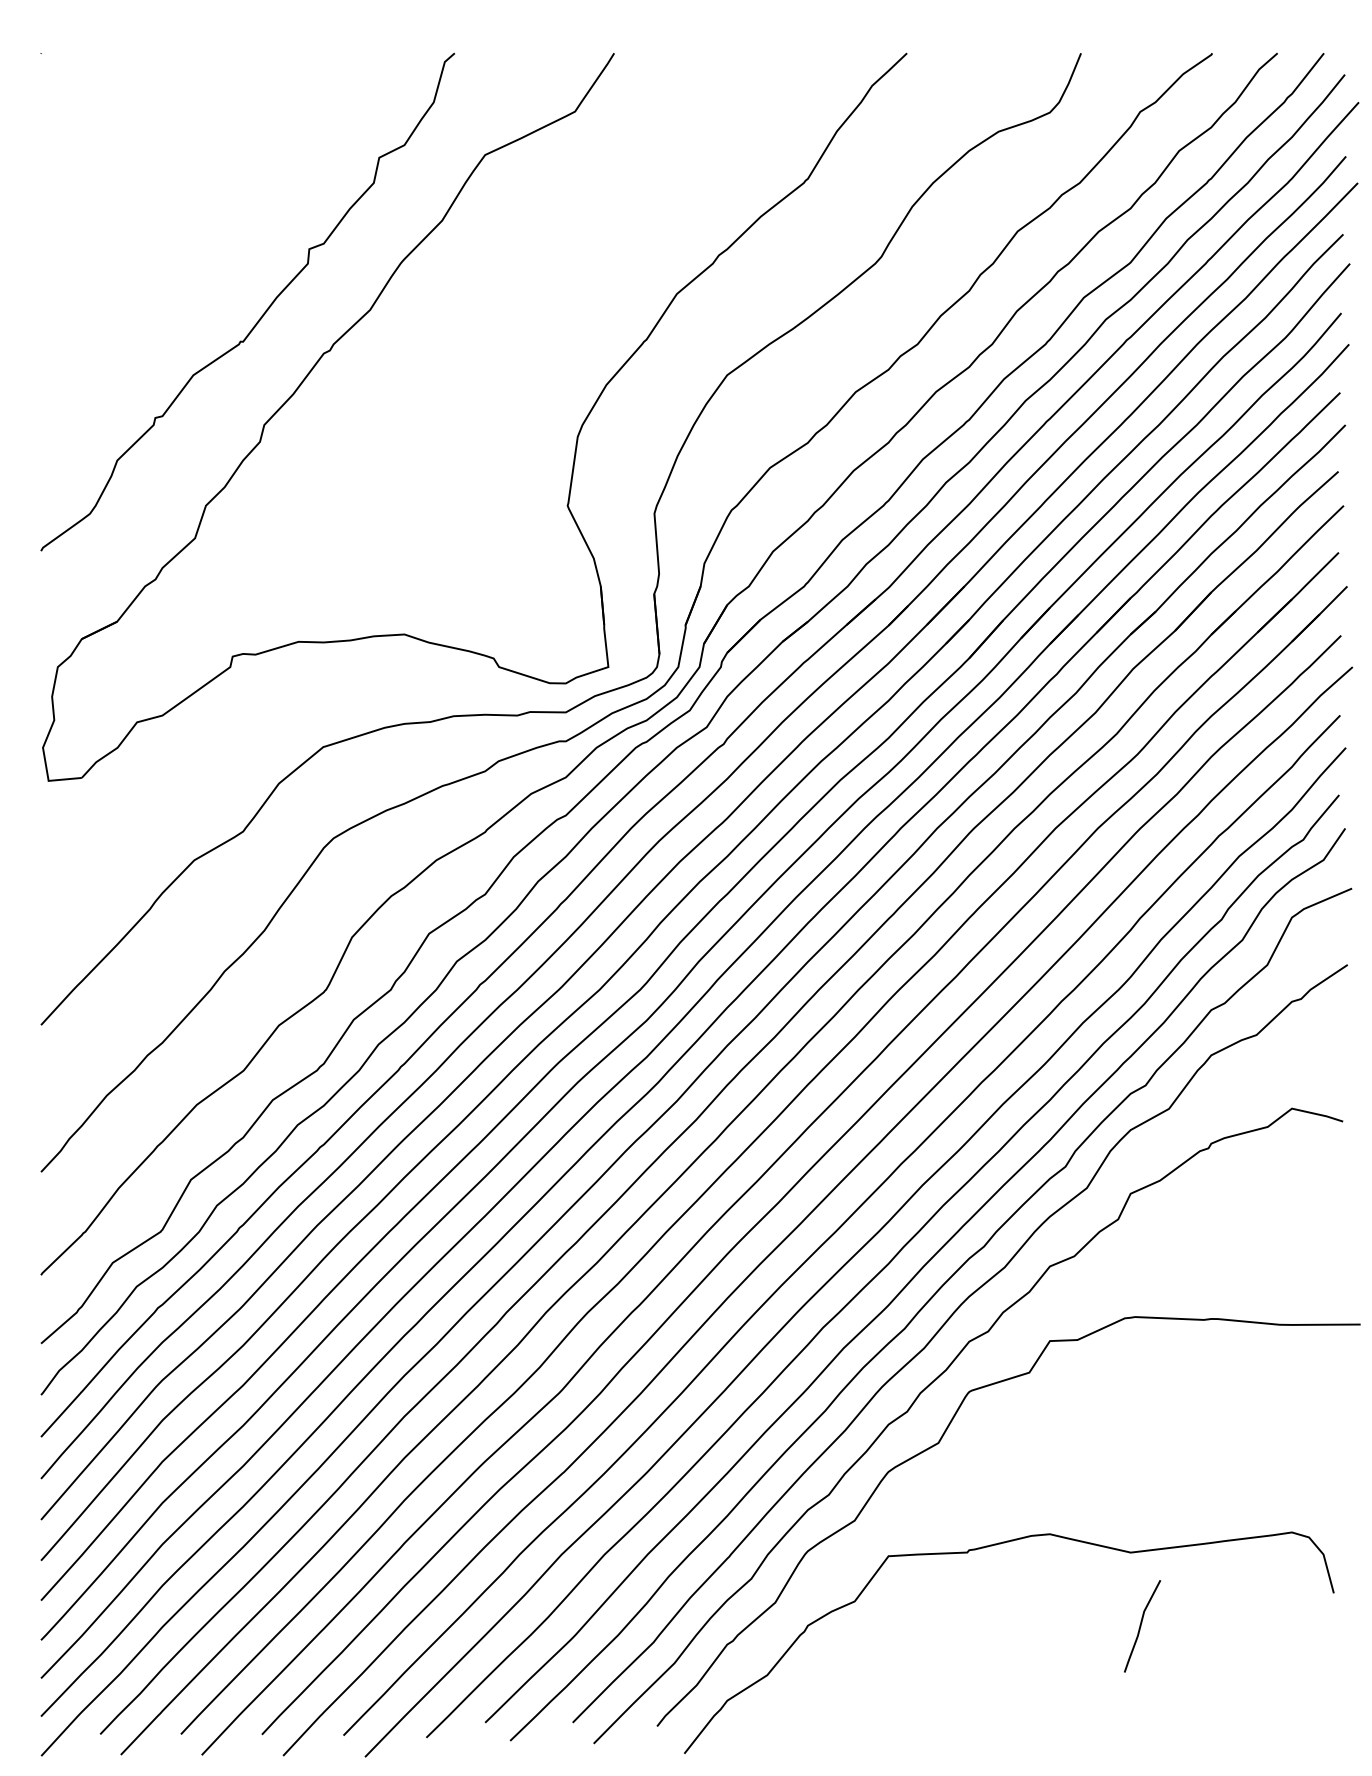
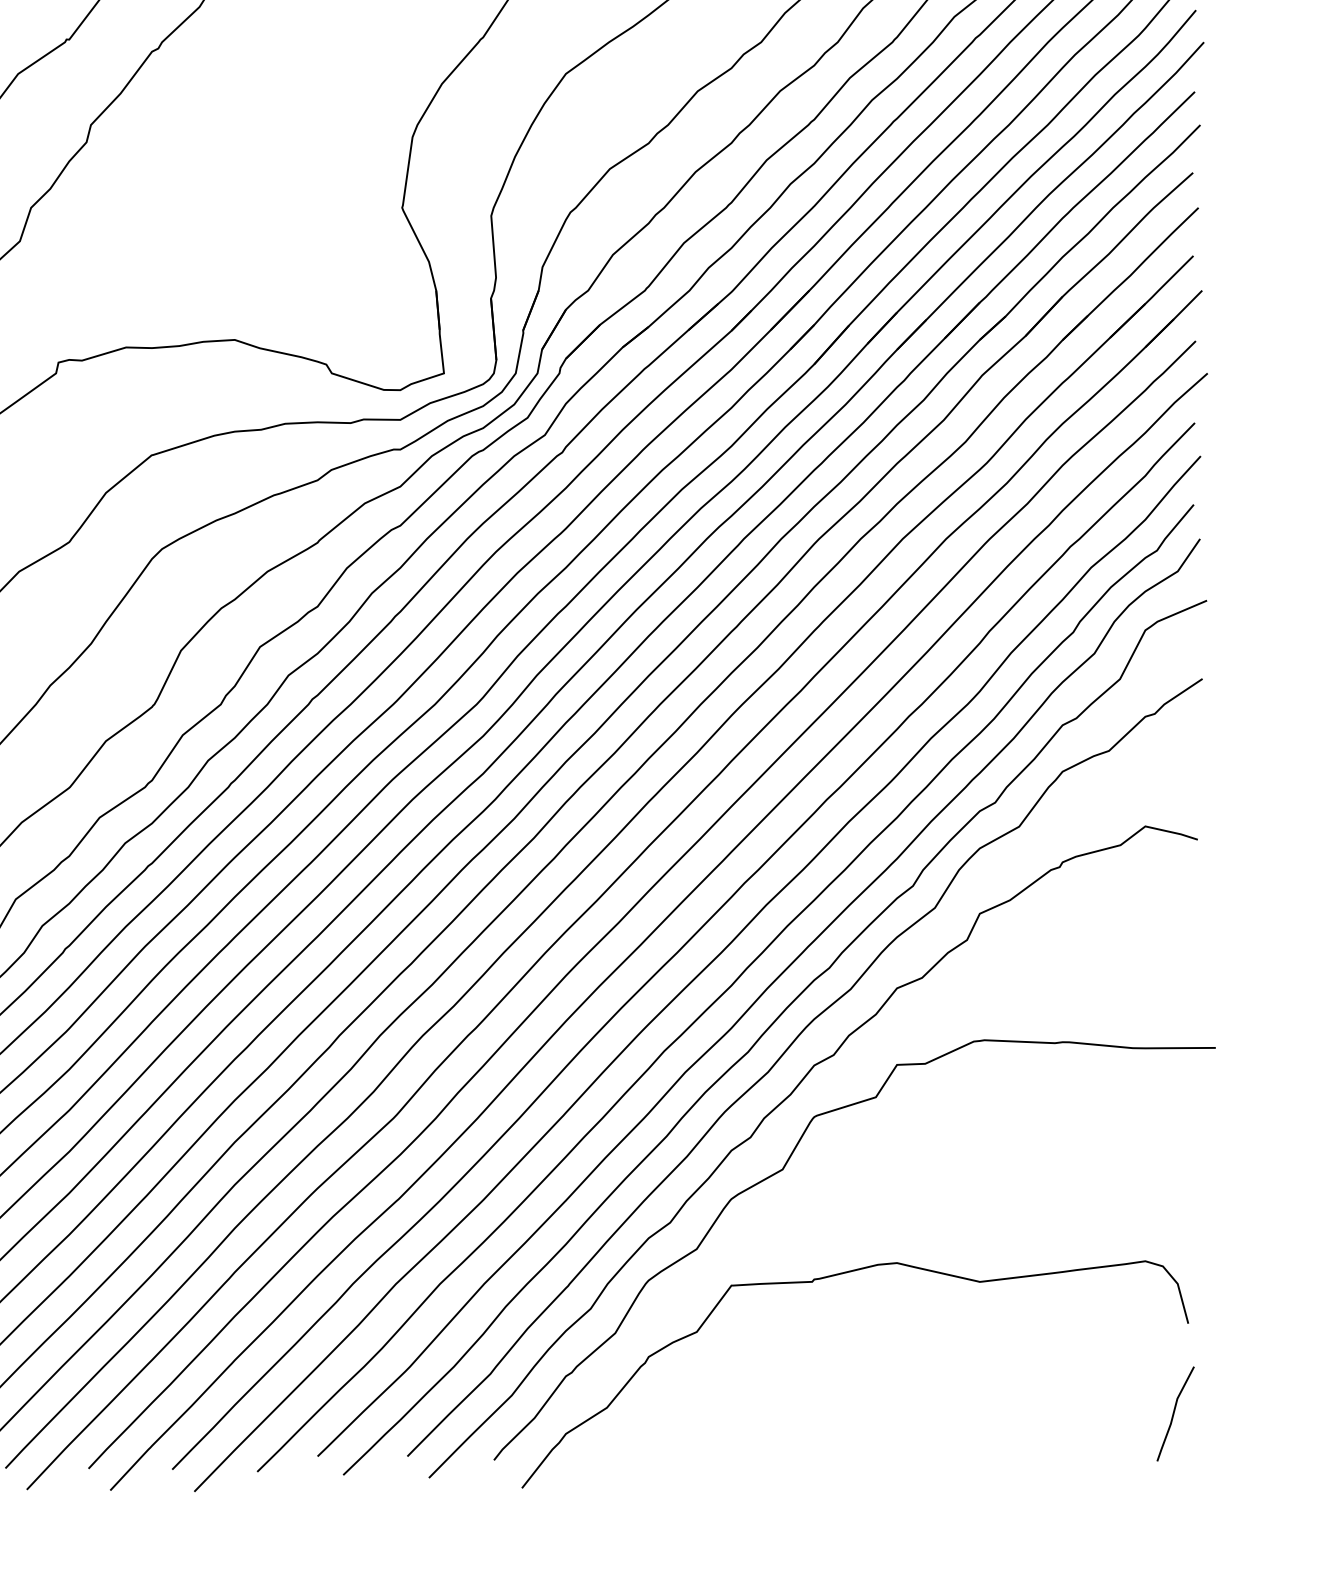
line: (1141, 1626) -> (1174, 1414), moved

